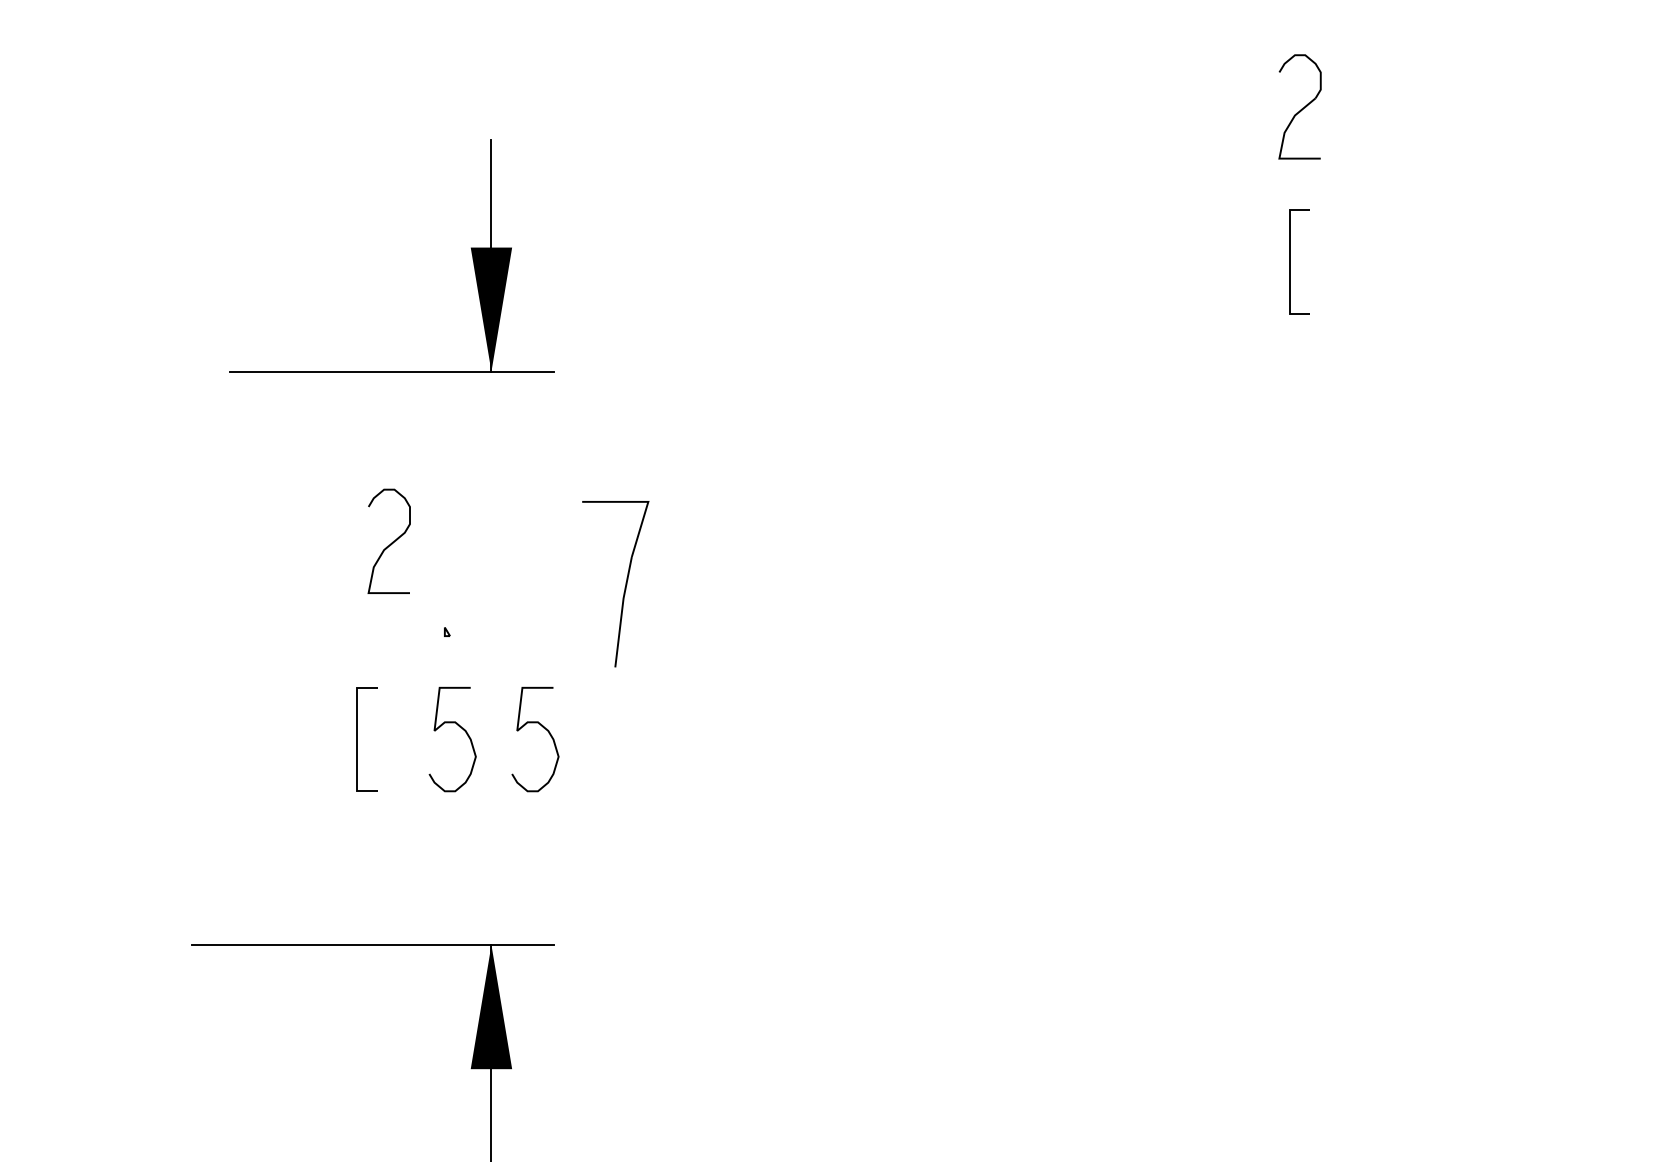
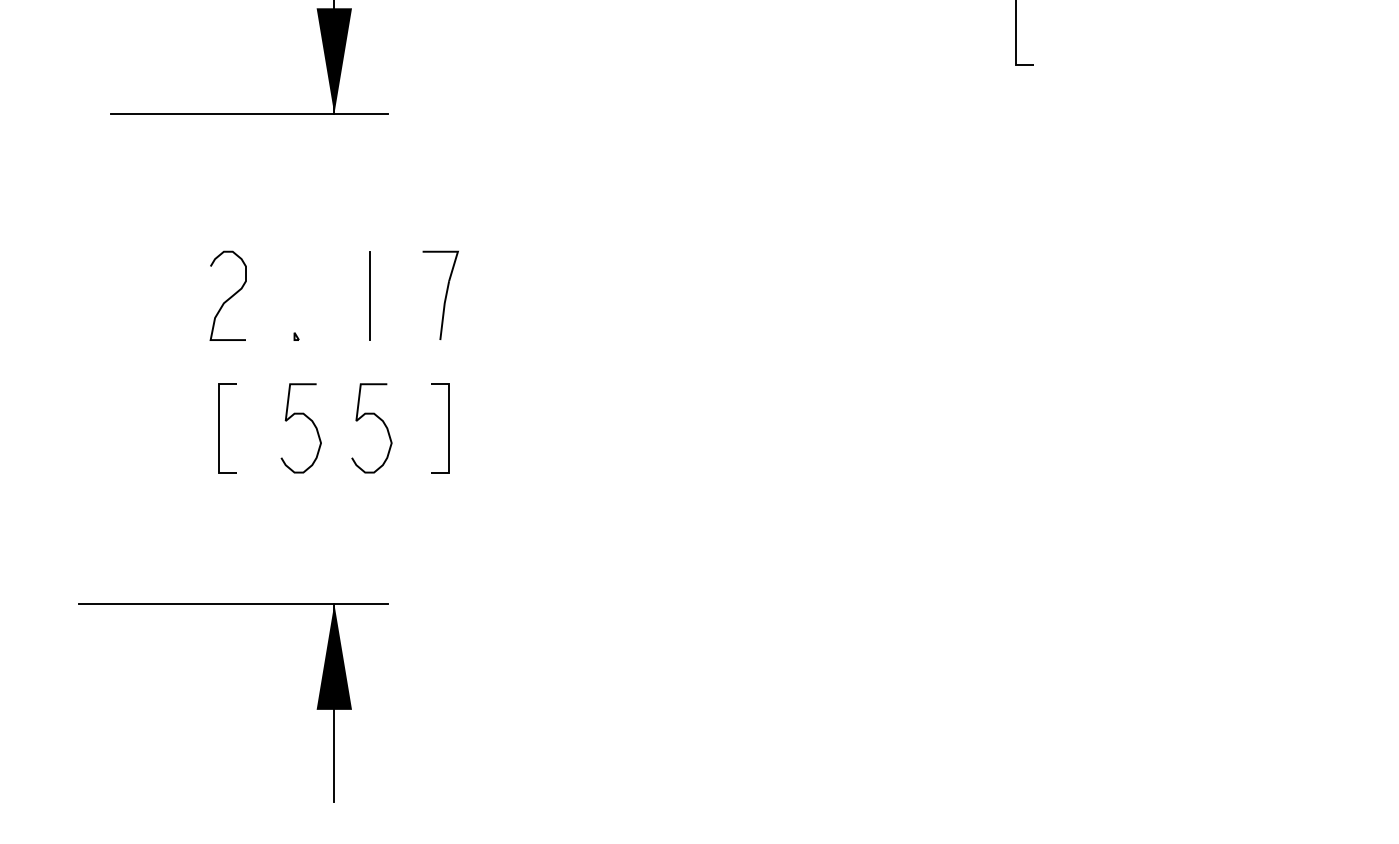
curve: (391, 542) -> (230, 296), moved
part: (615, 583) -> (440, 295), size x0.62
line: (532, 584) -> (369, 296), added
line: (625, 739) -> (448, 428), added

